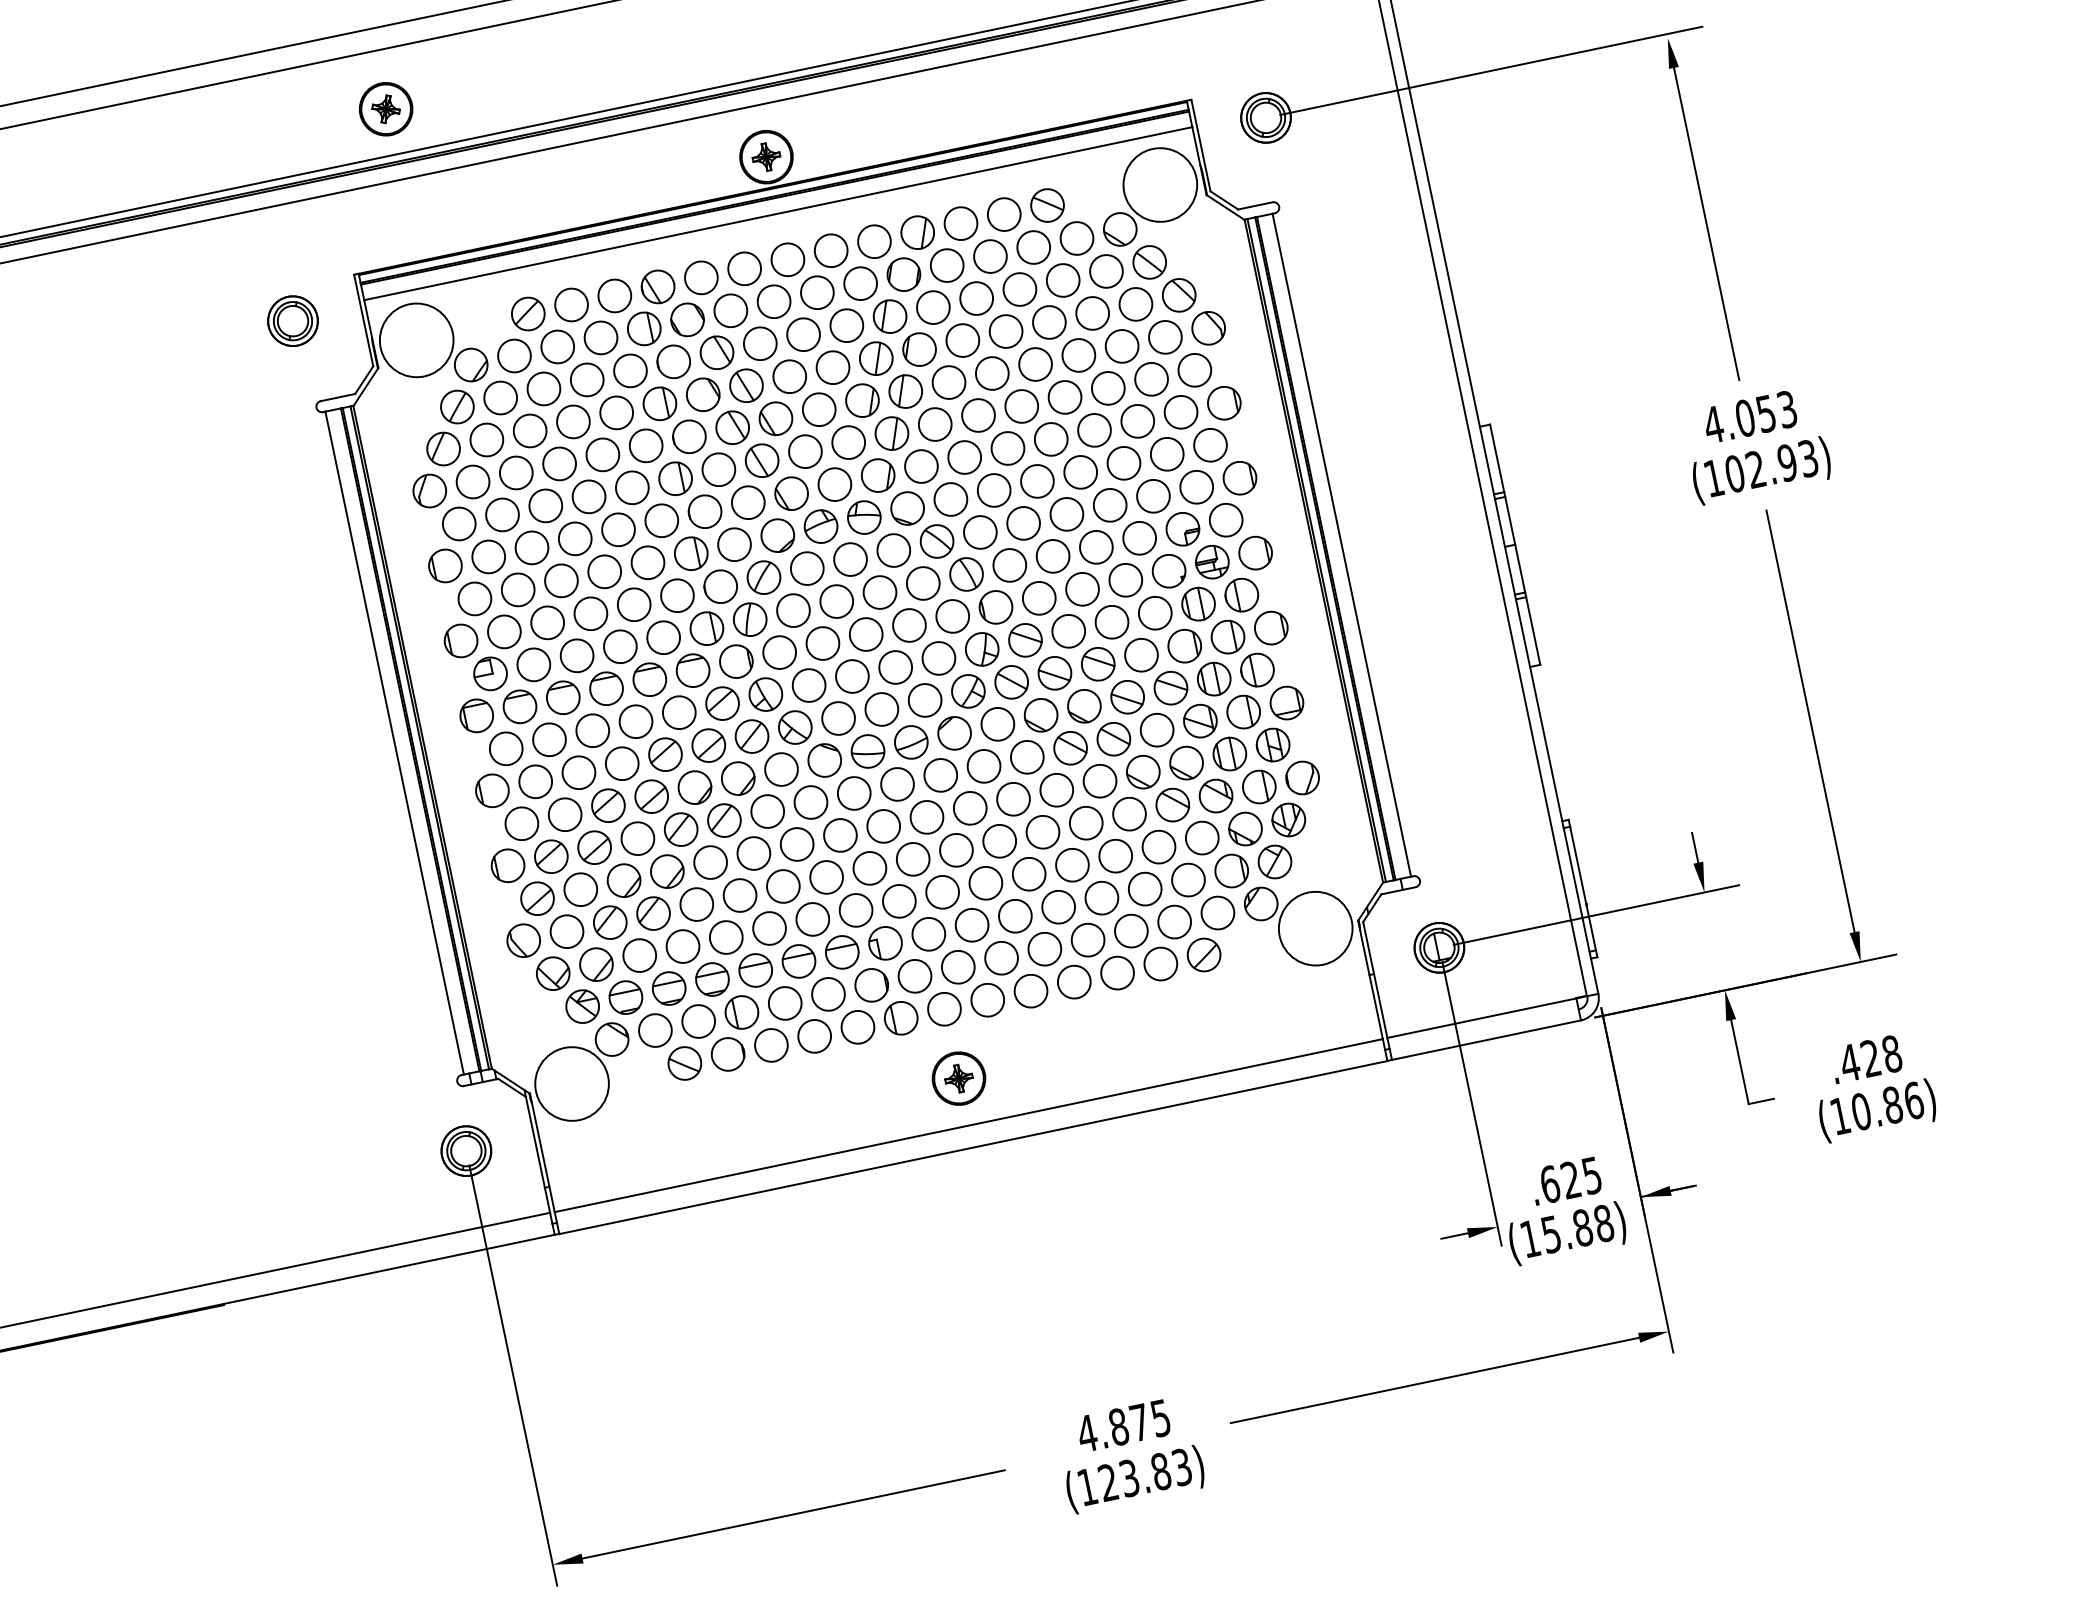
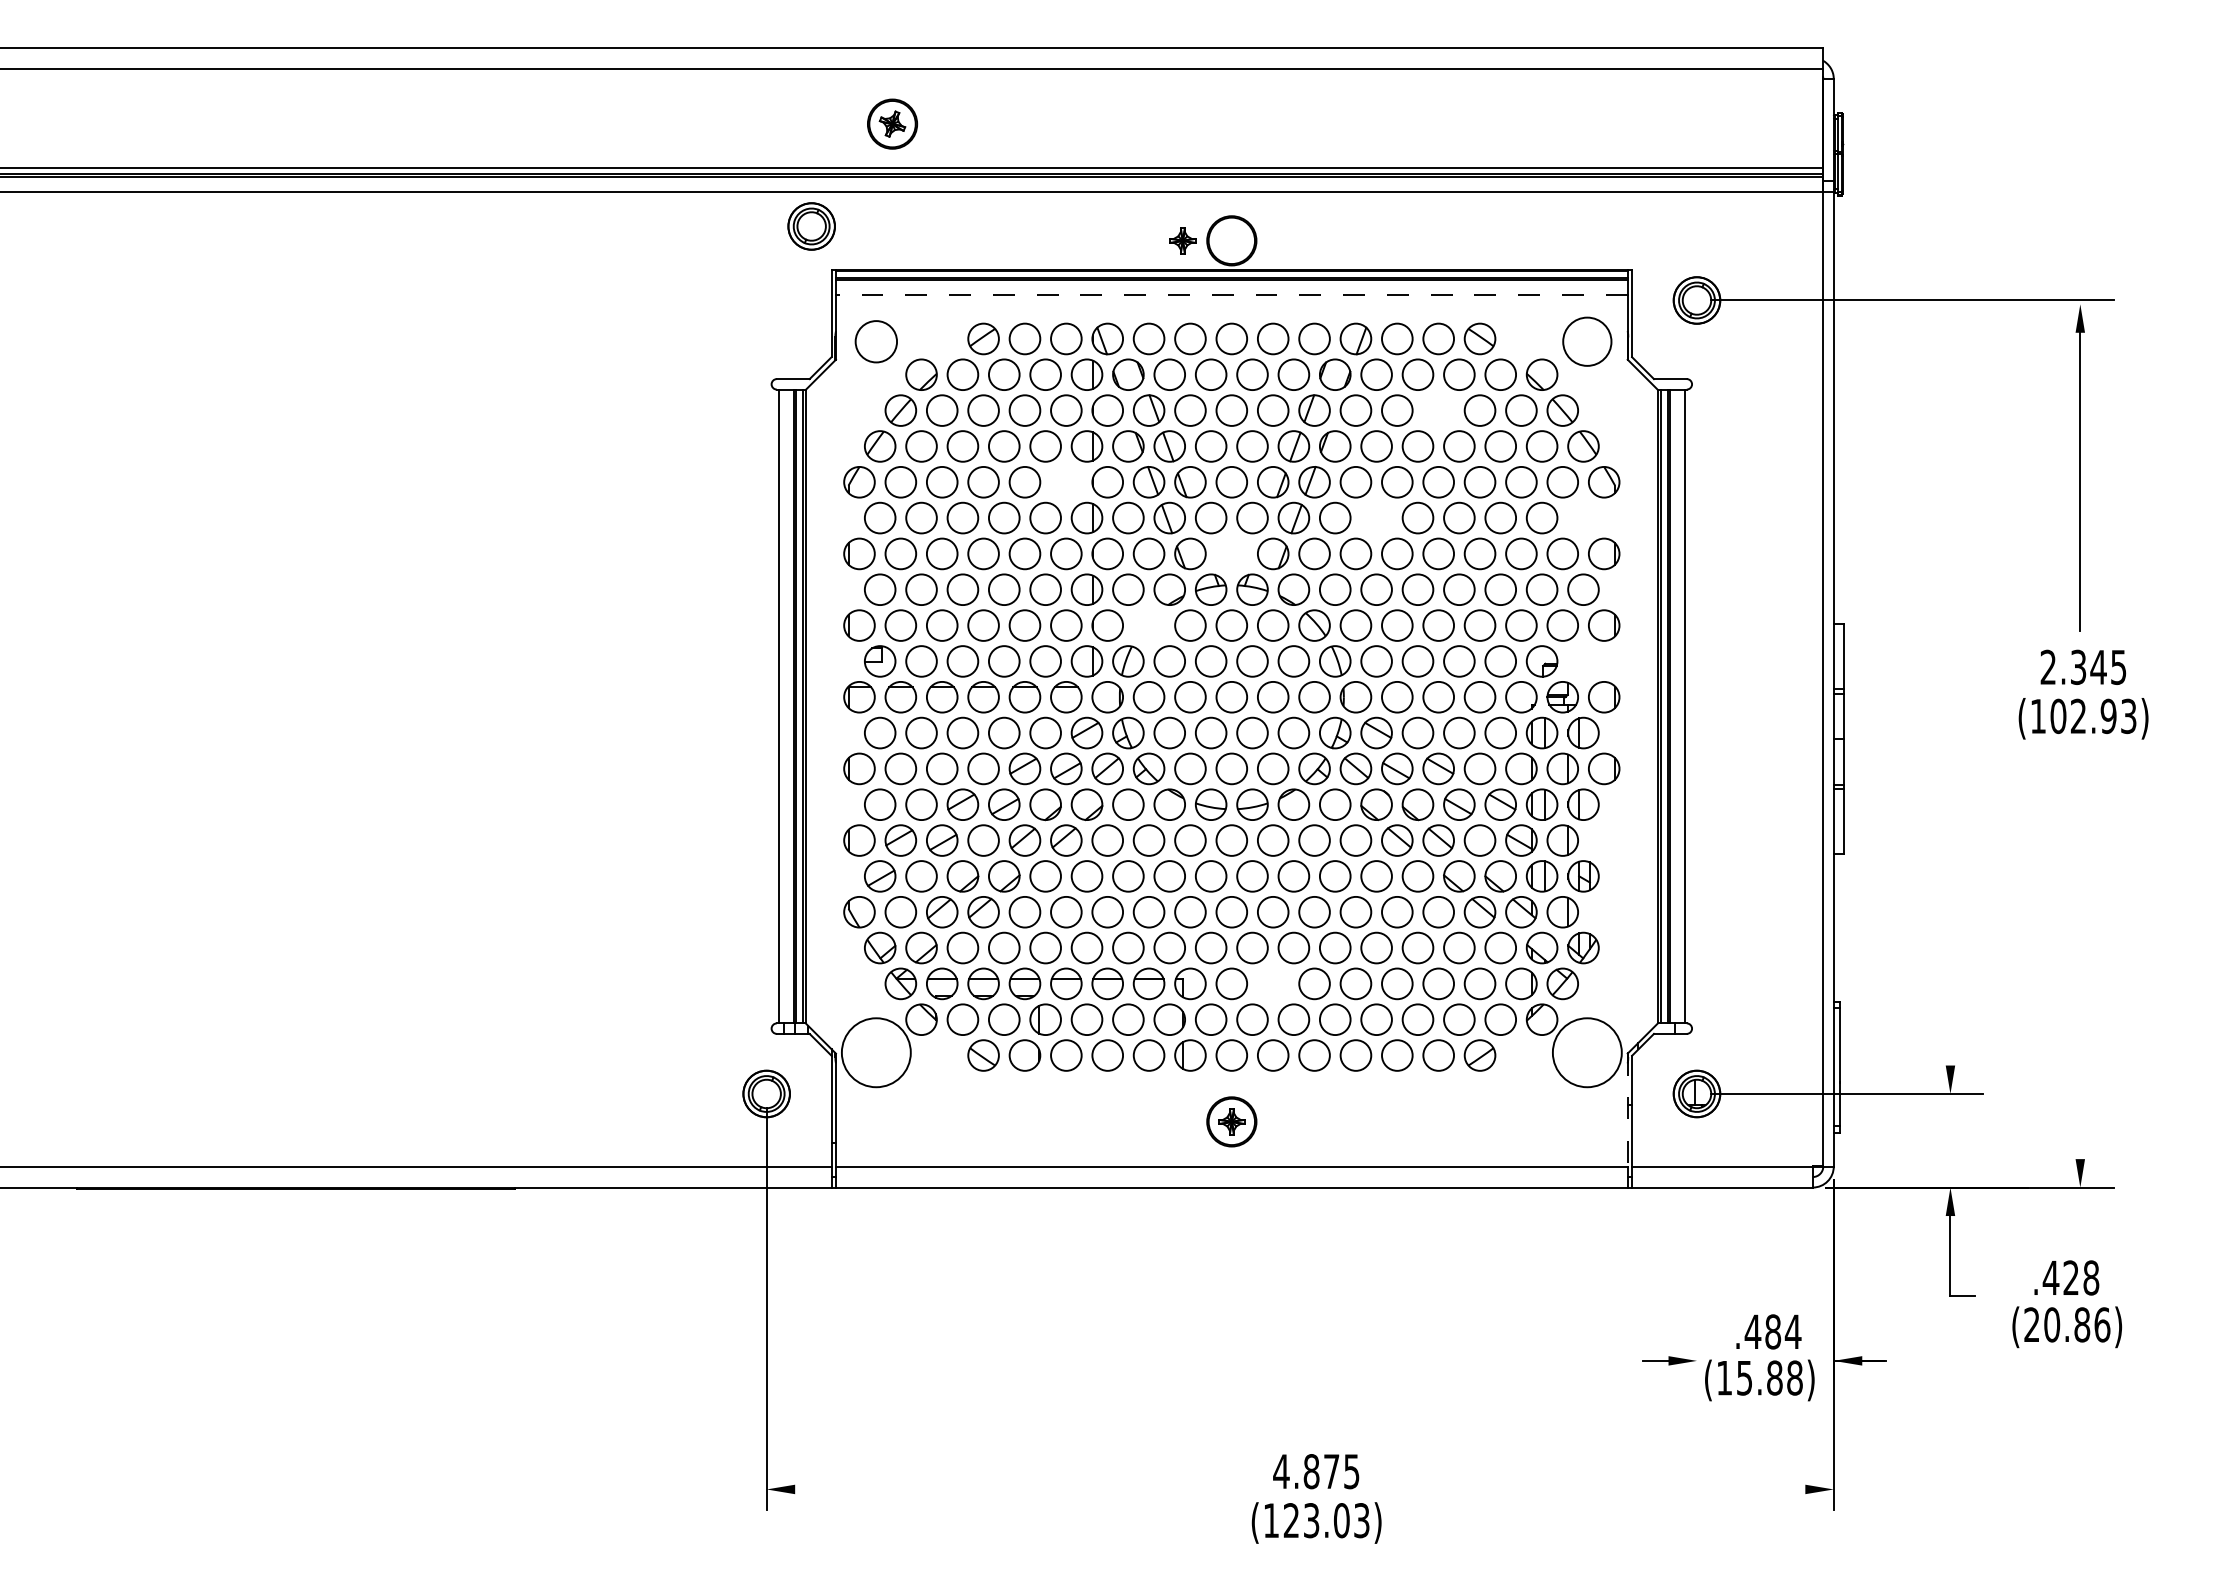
part: (766, 156) -> (1182, 240), moved
circle: (1159, 184) -> (1586, 341), size x0.7
line: (777, 213) -> (1231, 294), solid -> dashed
circle: (1019, 289) -> (1438, 410), removed
part: (292, 321) -> (811, 226), moved
circle: (415, 340) -> (875, 341), size x0.6
circle: (1194, 369) -> (1583, 517), removed
circle: (978, 414) -> (1376, 517), removed
text: (1750, 416) -> (2083, 666), 4.053 -> 2.345
circle: (646, 446) -> (1066, 482), removed
circle: (834, 484) -> (1231, 553), removed
circle: (1226, 520) -> (1583, 661), removed
part: (763, 577) -> (1148, 625), removed
part: (1287, 702) -> (1604, 840), removed
line: (1810, 722) -> (2080, 958), removed
part: (1303, 778) -> (1604, 912), removed
line: (1695, 848) -> (1950, 1051), removed
circle: (972, 924) -> (1273, 983), removed
line: (1370, 980) -> (1627, 1110), solid -> dashed
line: (1471, 1103) -> (1696, 1242), removed
text: (1839, 1115) -> (2031, 1324), (10.86) -> (20.86)
text: (1570, 1179) -> (1772, 1331), .625 -> .484
line: (1434, 1380) -> (1609, 1489), removed
text: (1160, 1471) -> (1341, 1520), (123.83) -> (123.03)
line: (793, 1514) -> (996, 1489), removed

